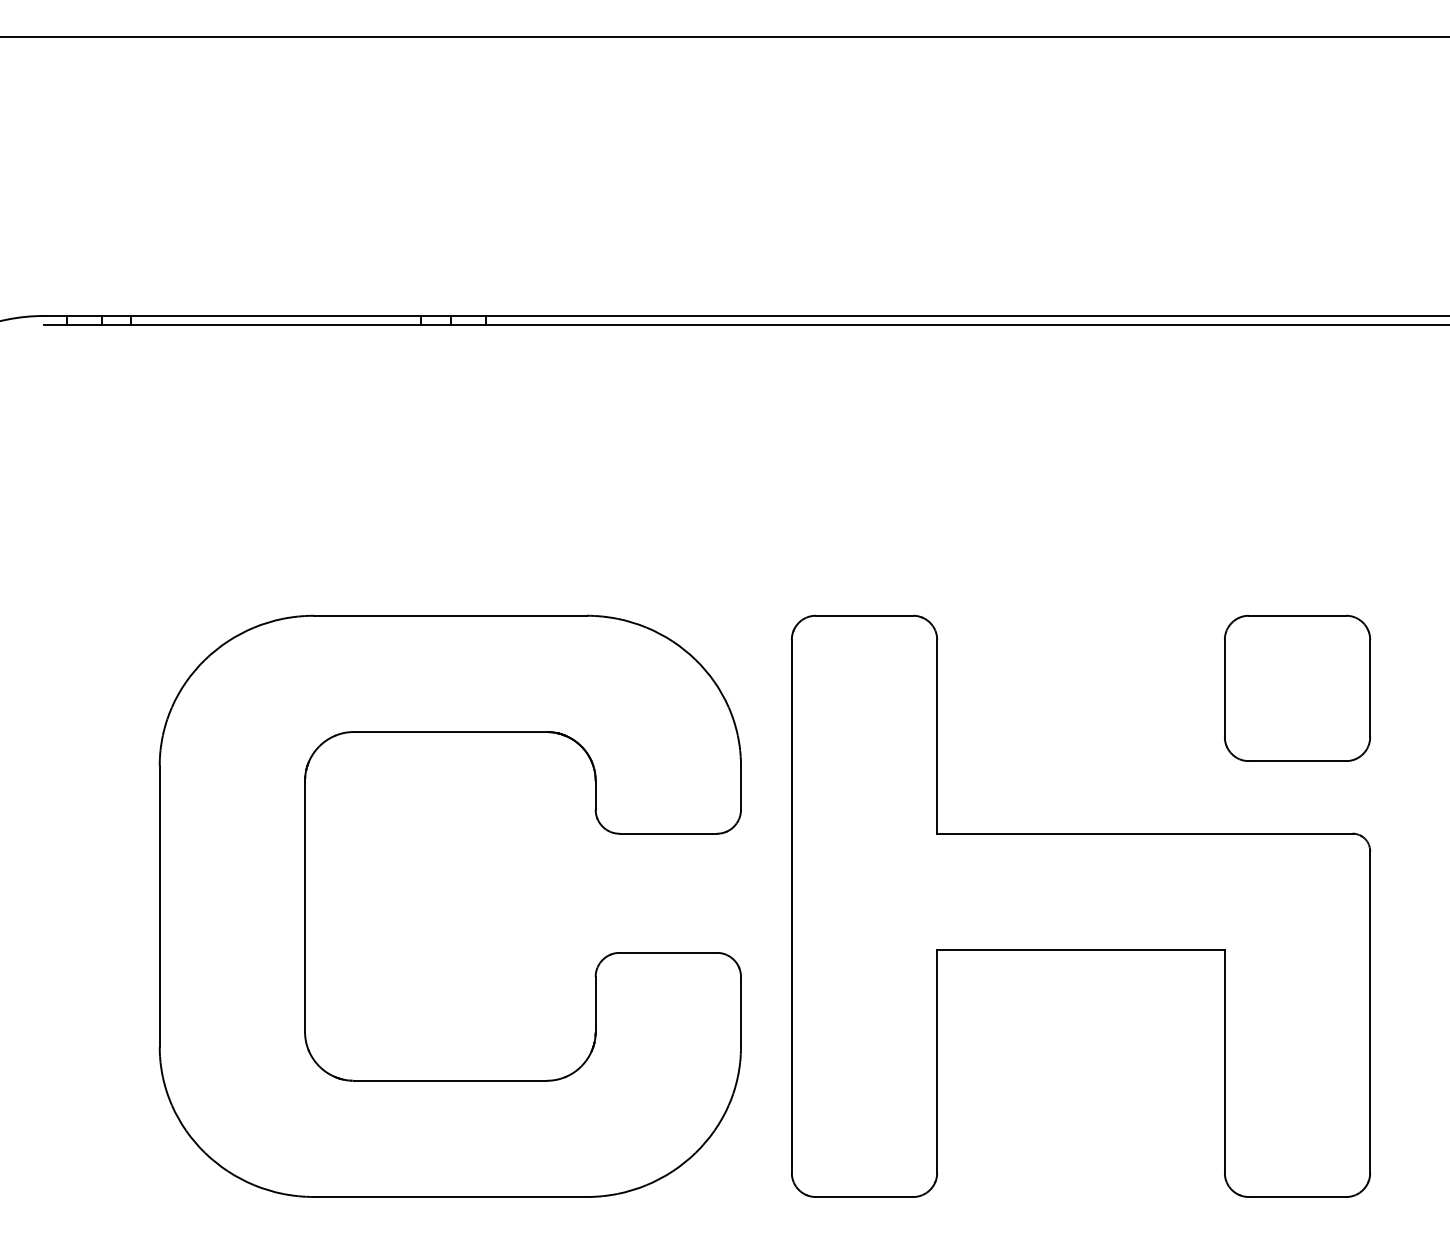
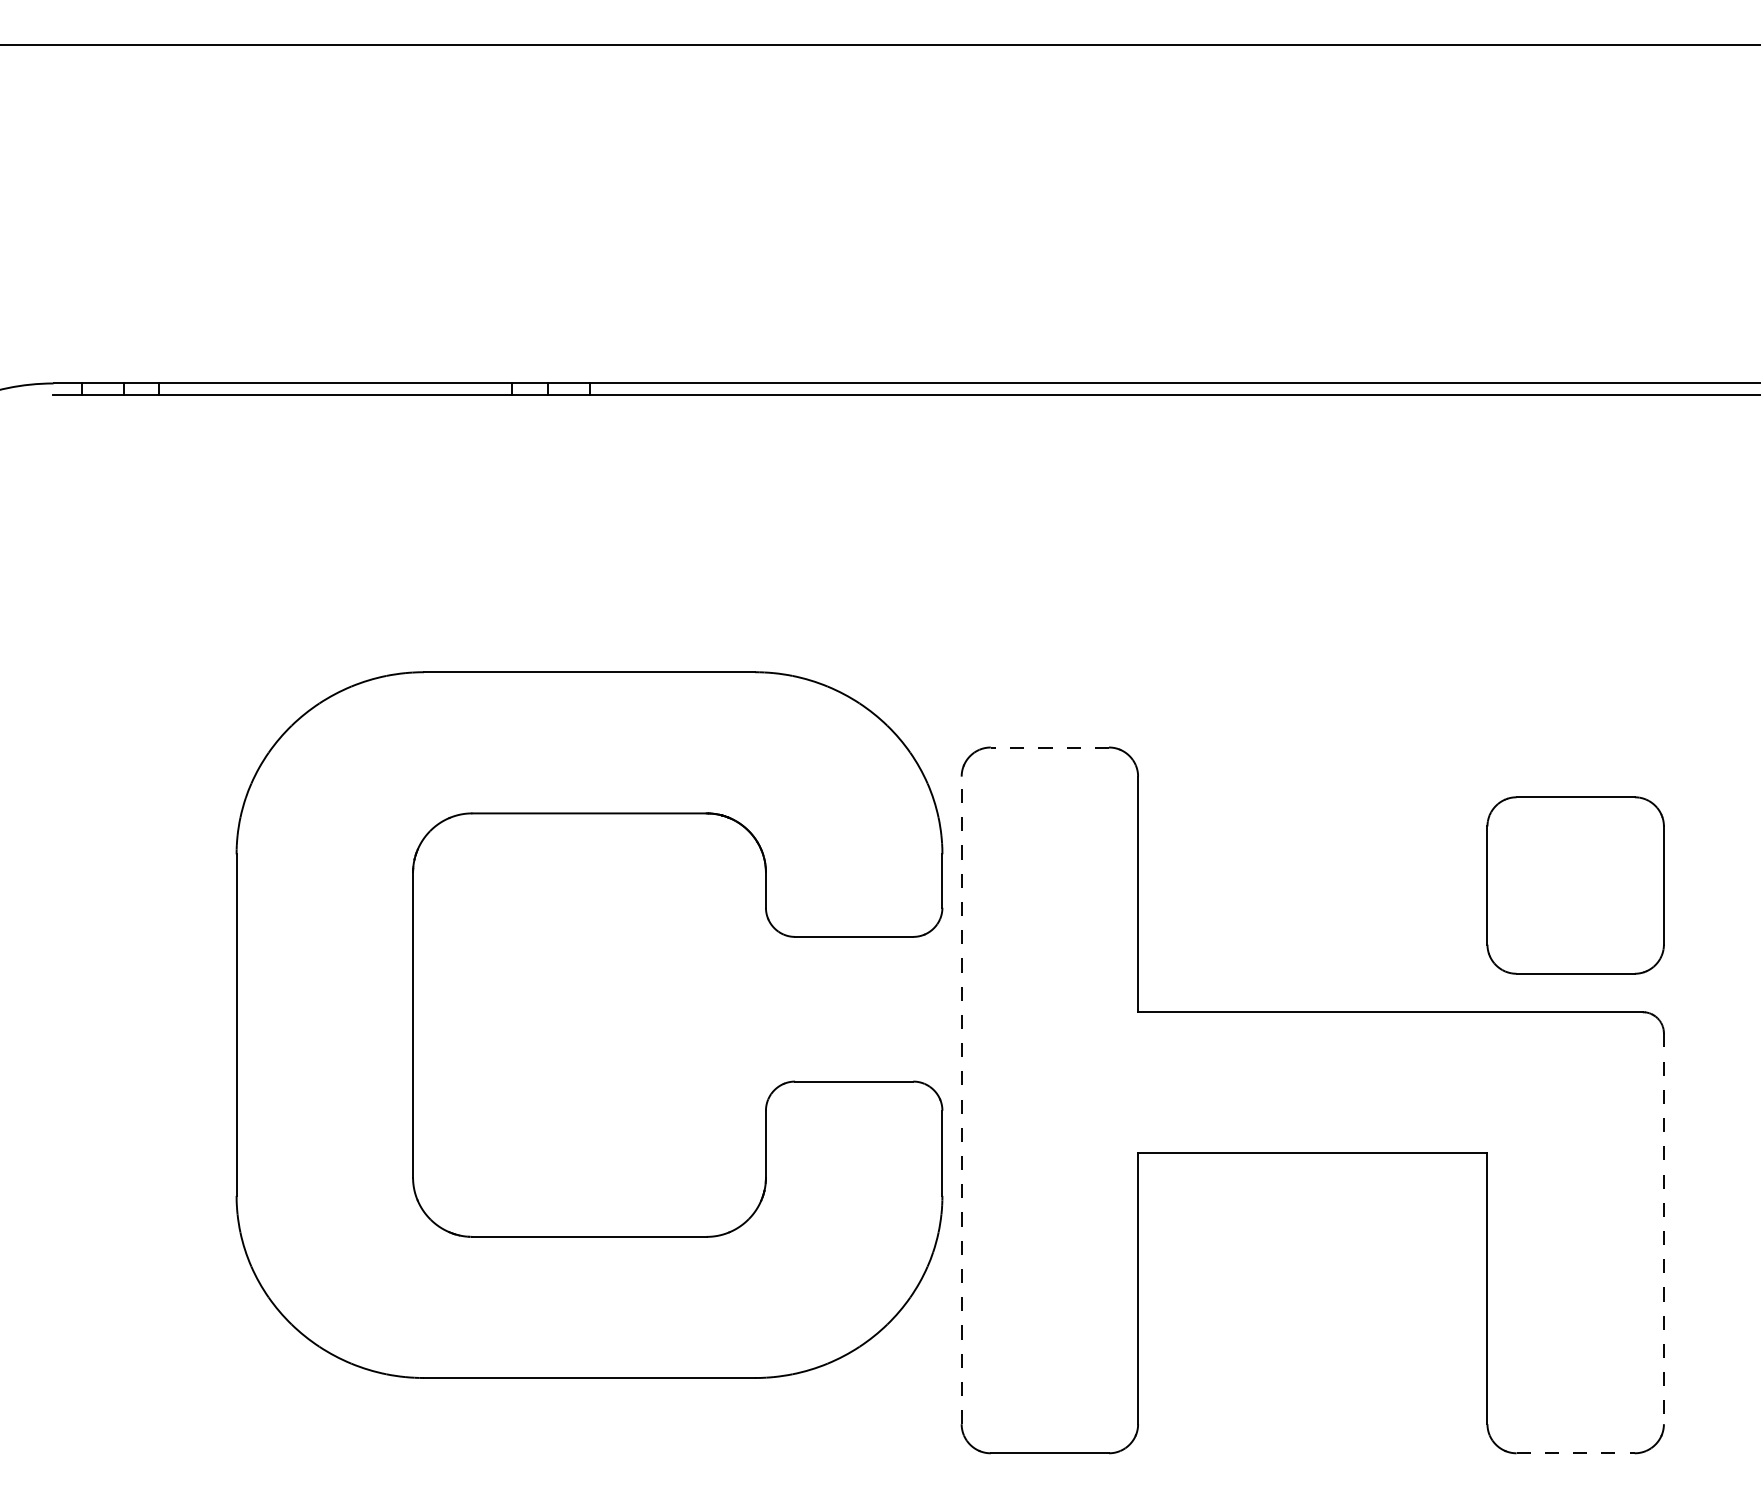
line: (864, 615) -> (1049, 747), solid -> dashed
part: (1297, 687) -> (1575, 884), moved
part: (305, 905) -> (413, 1024), moved
line: (791, 906) -> (961, 1100), solid -> dashed
line: (1370, 1012) -> (1664, 1229), solid -> dashed
line: (1297, 1196) -> (1575, 1452), solid -> dashed

